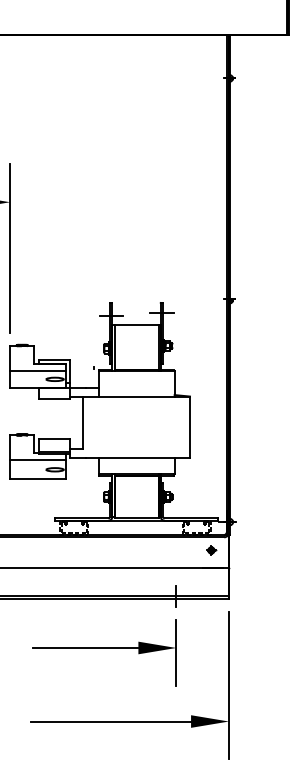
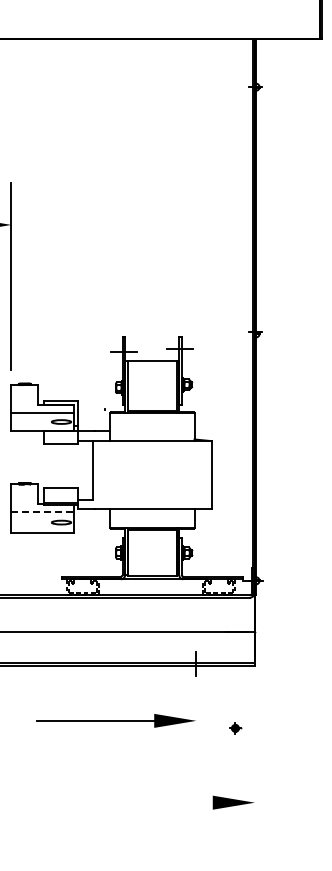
line: (38, 459) -> (43, 511), solid -> dashed
part: (211, 550) -> (235, 728), moved
line: (176, 653) -> (196, 726), removed
line: (228, 685) -> (254, 762), removed
line: (110, 721) -> (123, 802), removed

